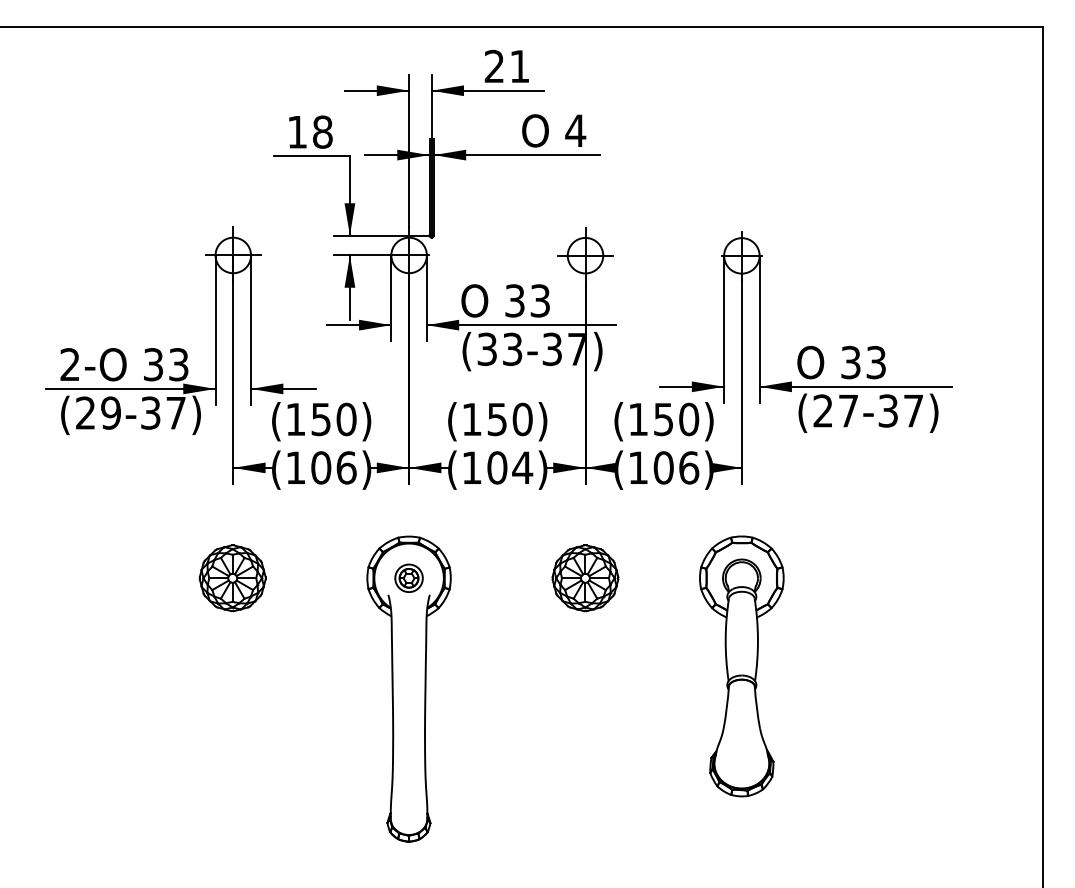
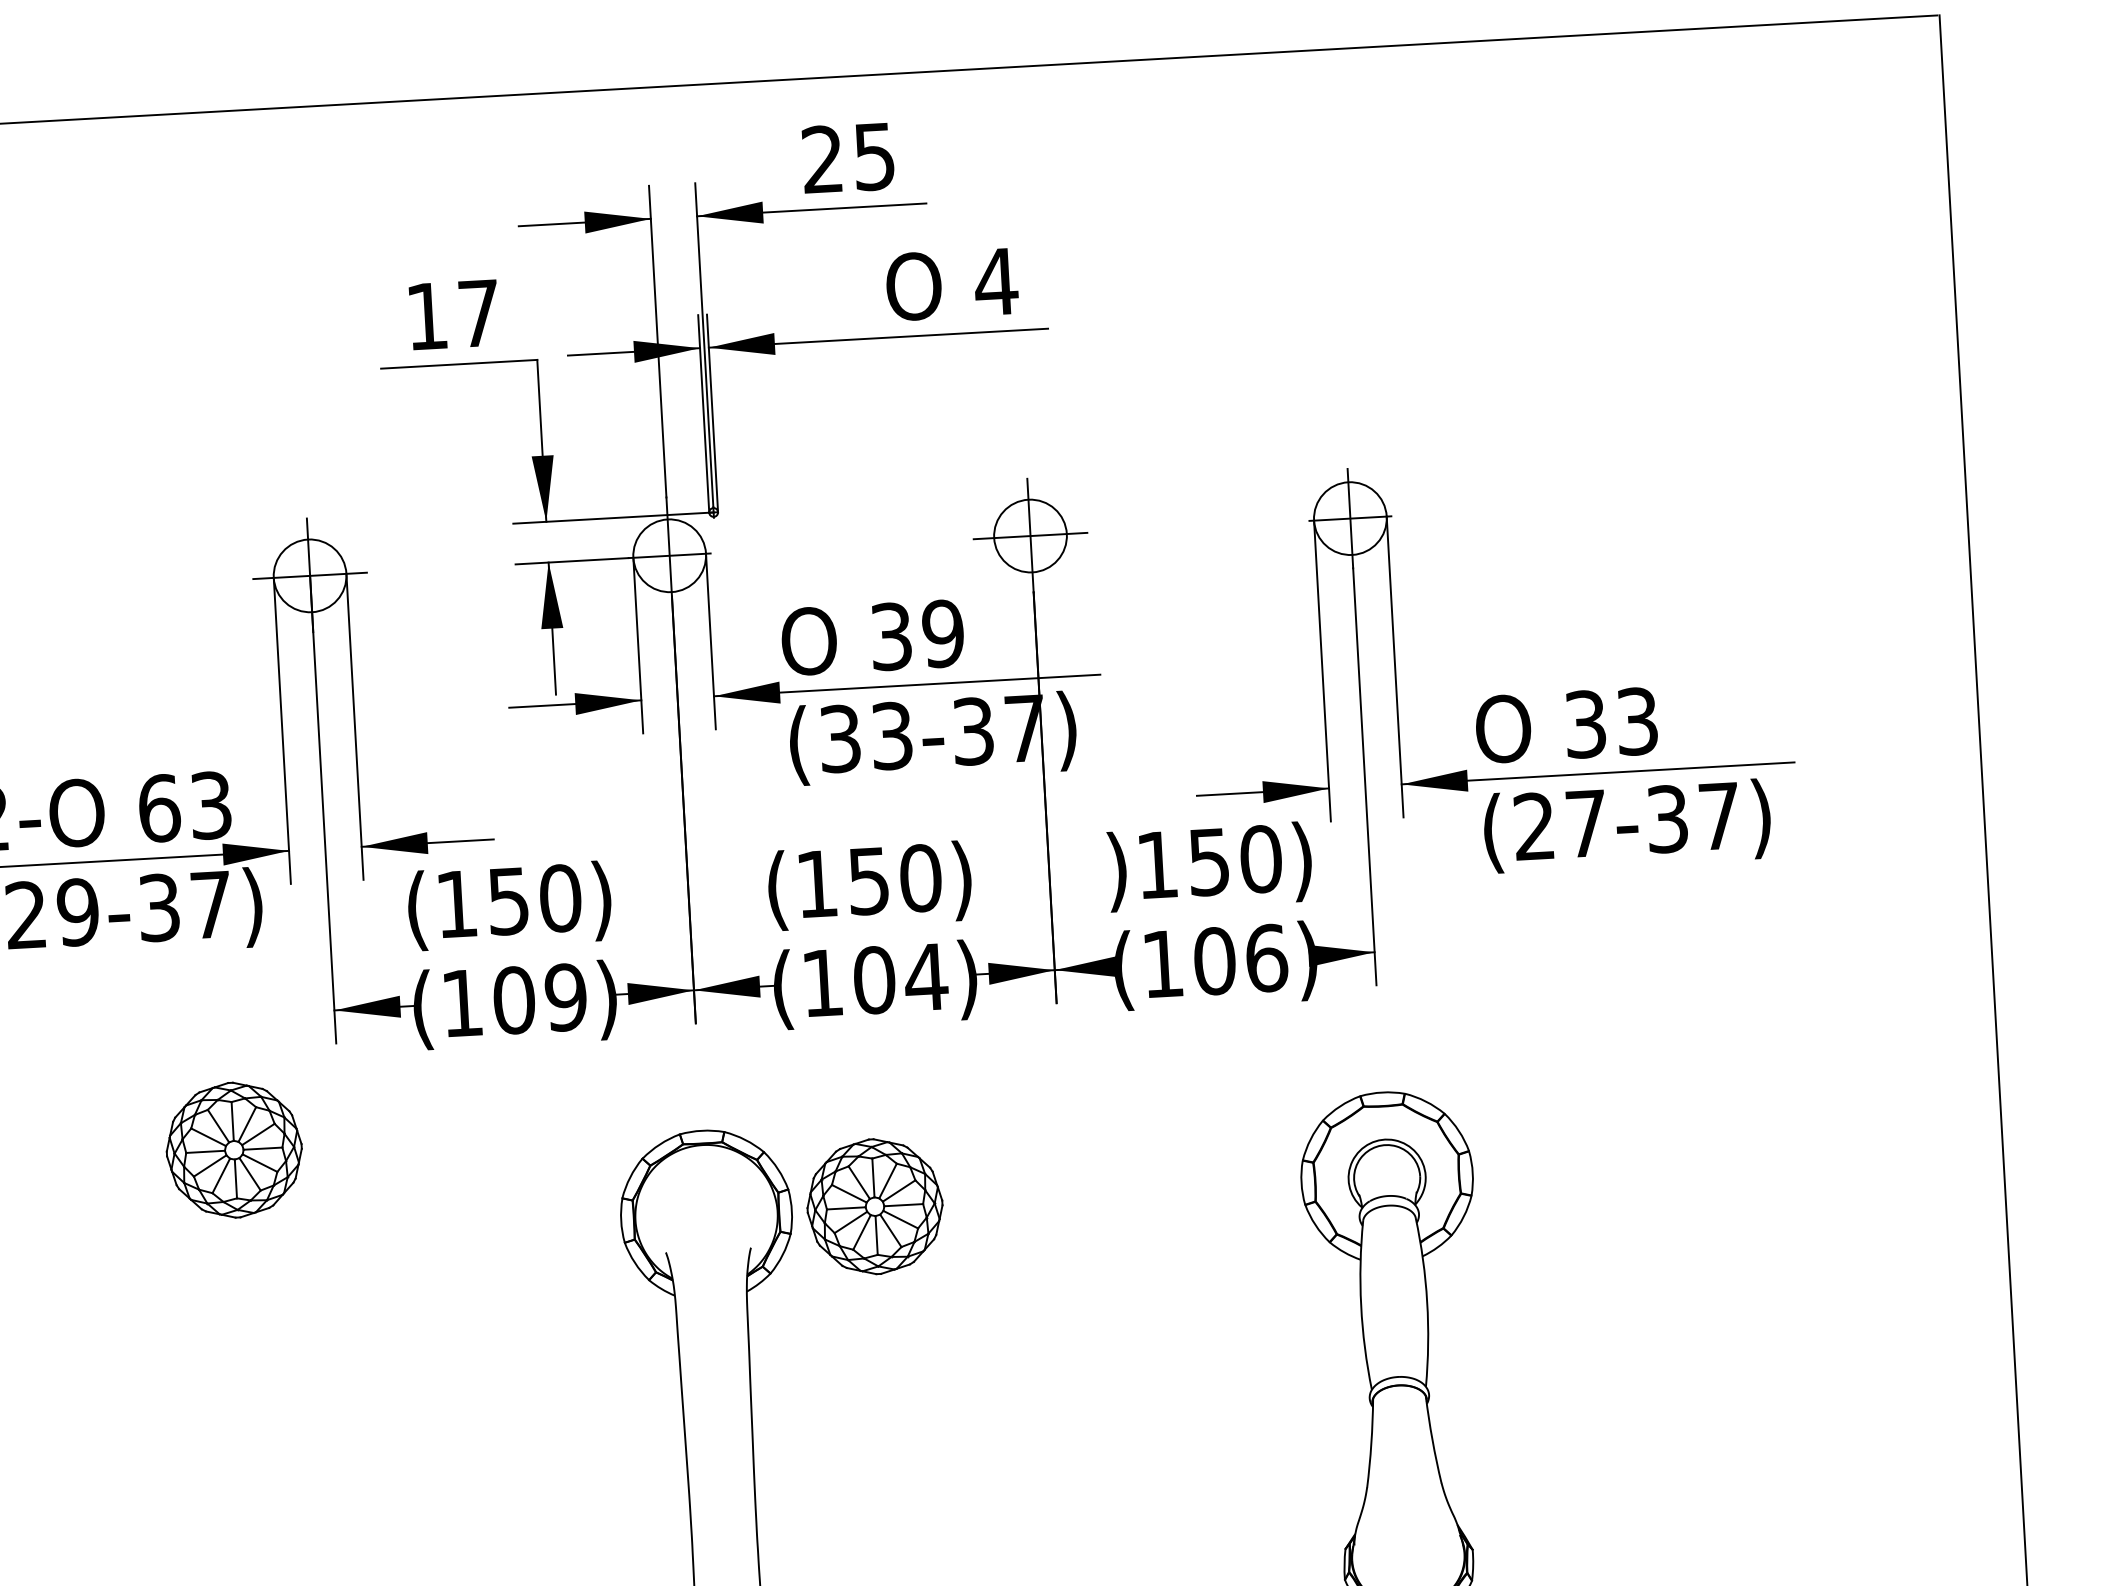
text: (519, 66) -> (873, 156), 21 -> 25
text: (322, 131) -> (478, 312), 18 -> 17
text: (540, 300) -> (943, 632), 33 -> 39
text: (153, 364) -> (159, 808), 33 -> 63
text: (618, 421) -> (1116, 871), ( -> )
text: (346, 467) -> (565, 996), 106 -> 109
part: (408, 577) -> (705, 1214), removed
part: (232, 578) -> (233, 1150), moved
part: (585, 578) -> (875, 1207), moved

